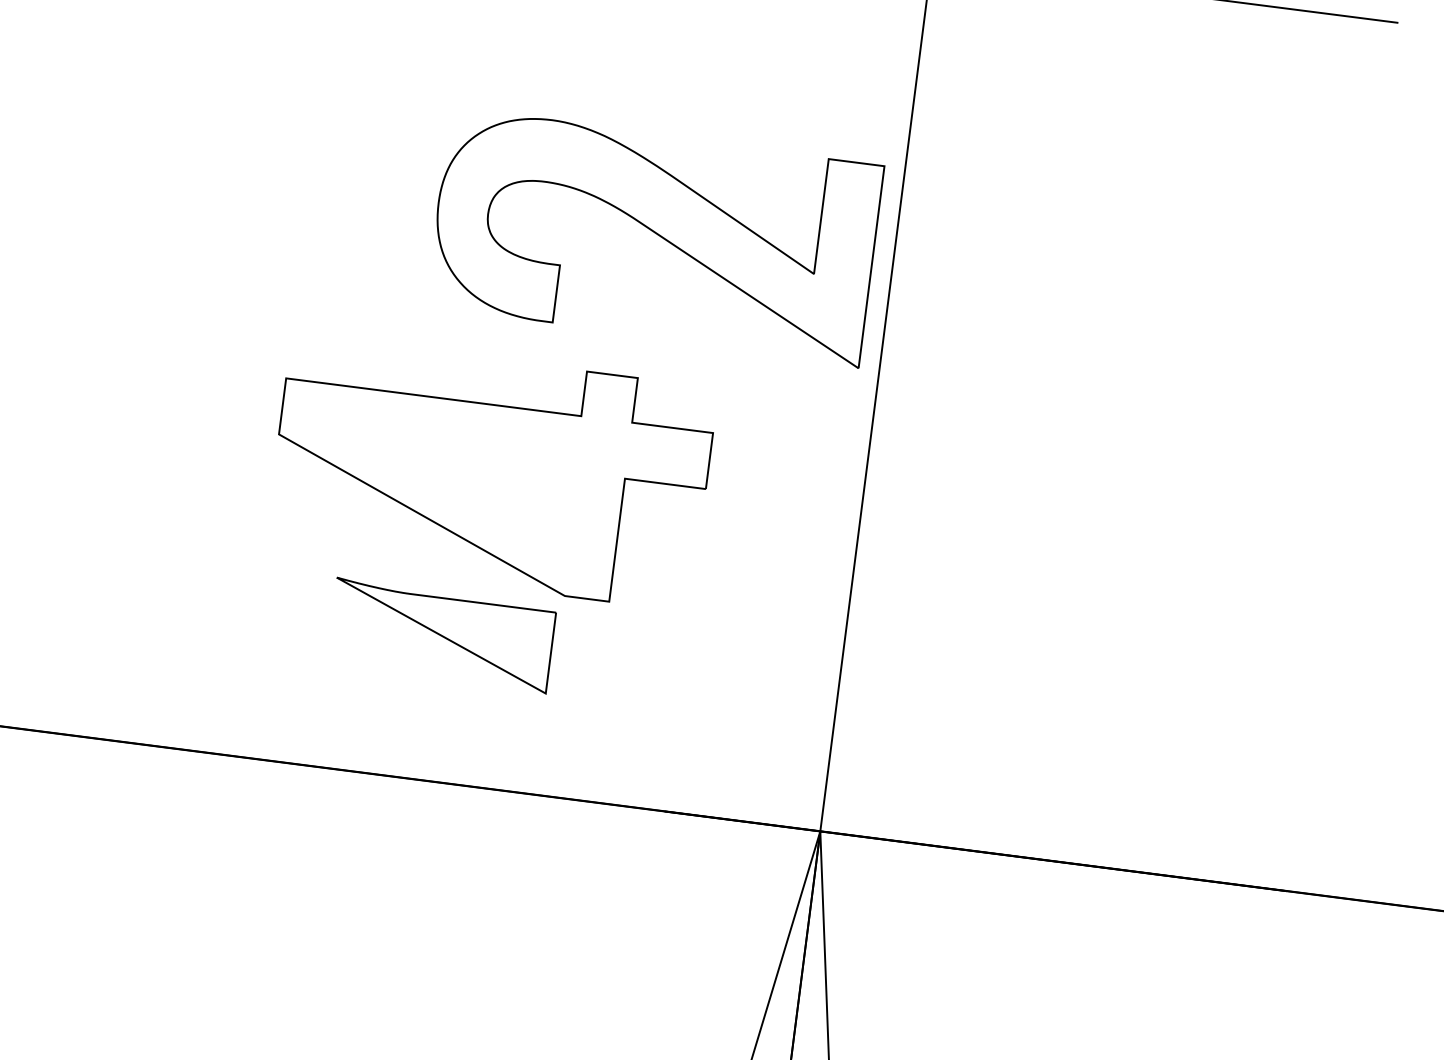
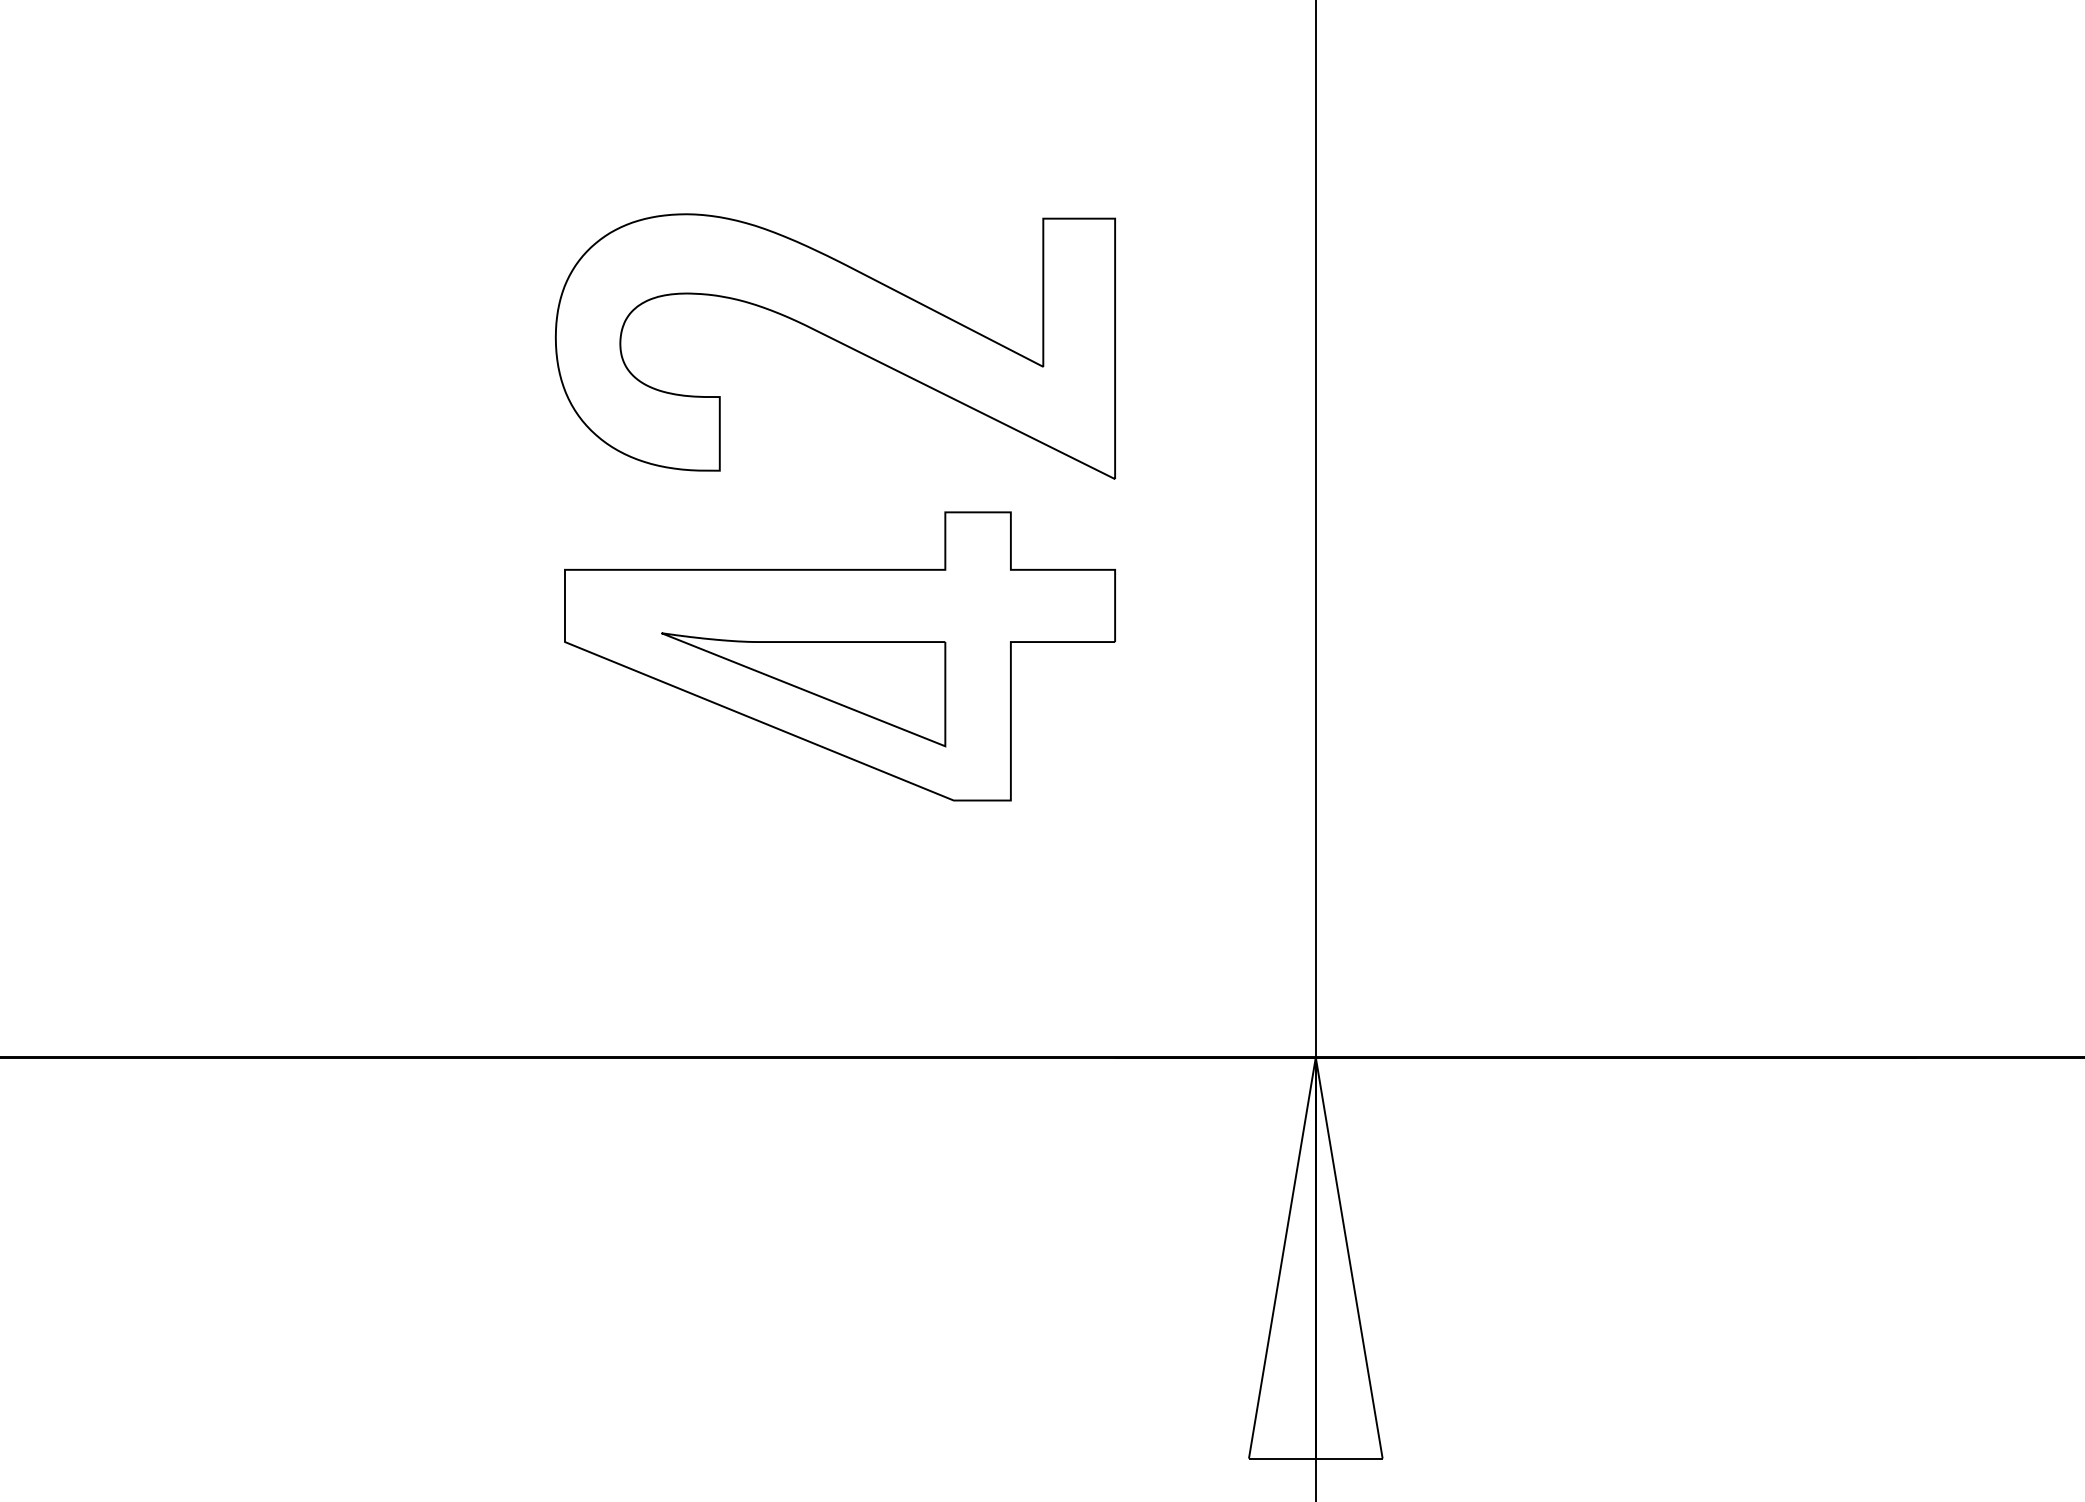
part: (654, 237) -> (834, 346), moved
part: (441, 635) -> (803, 689), moved

